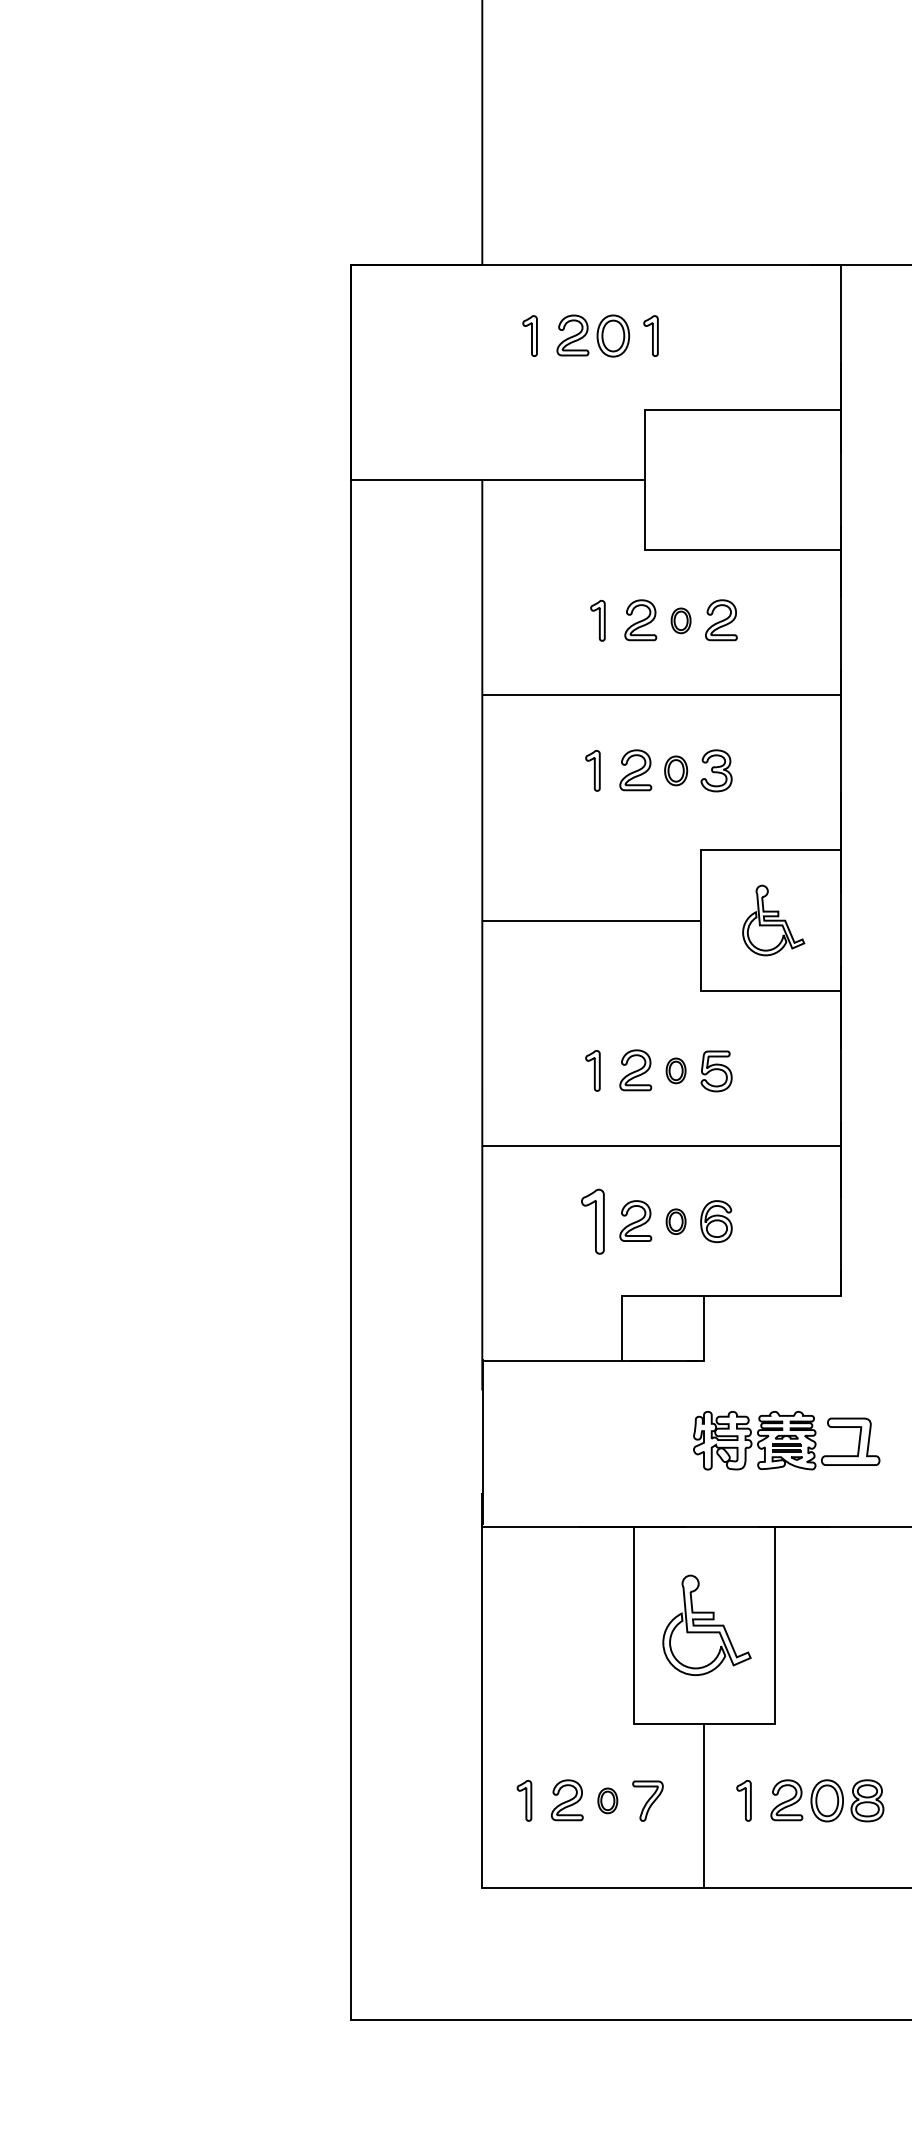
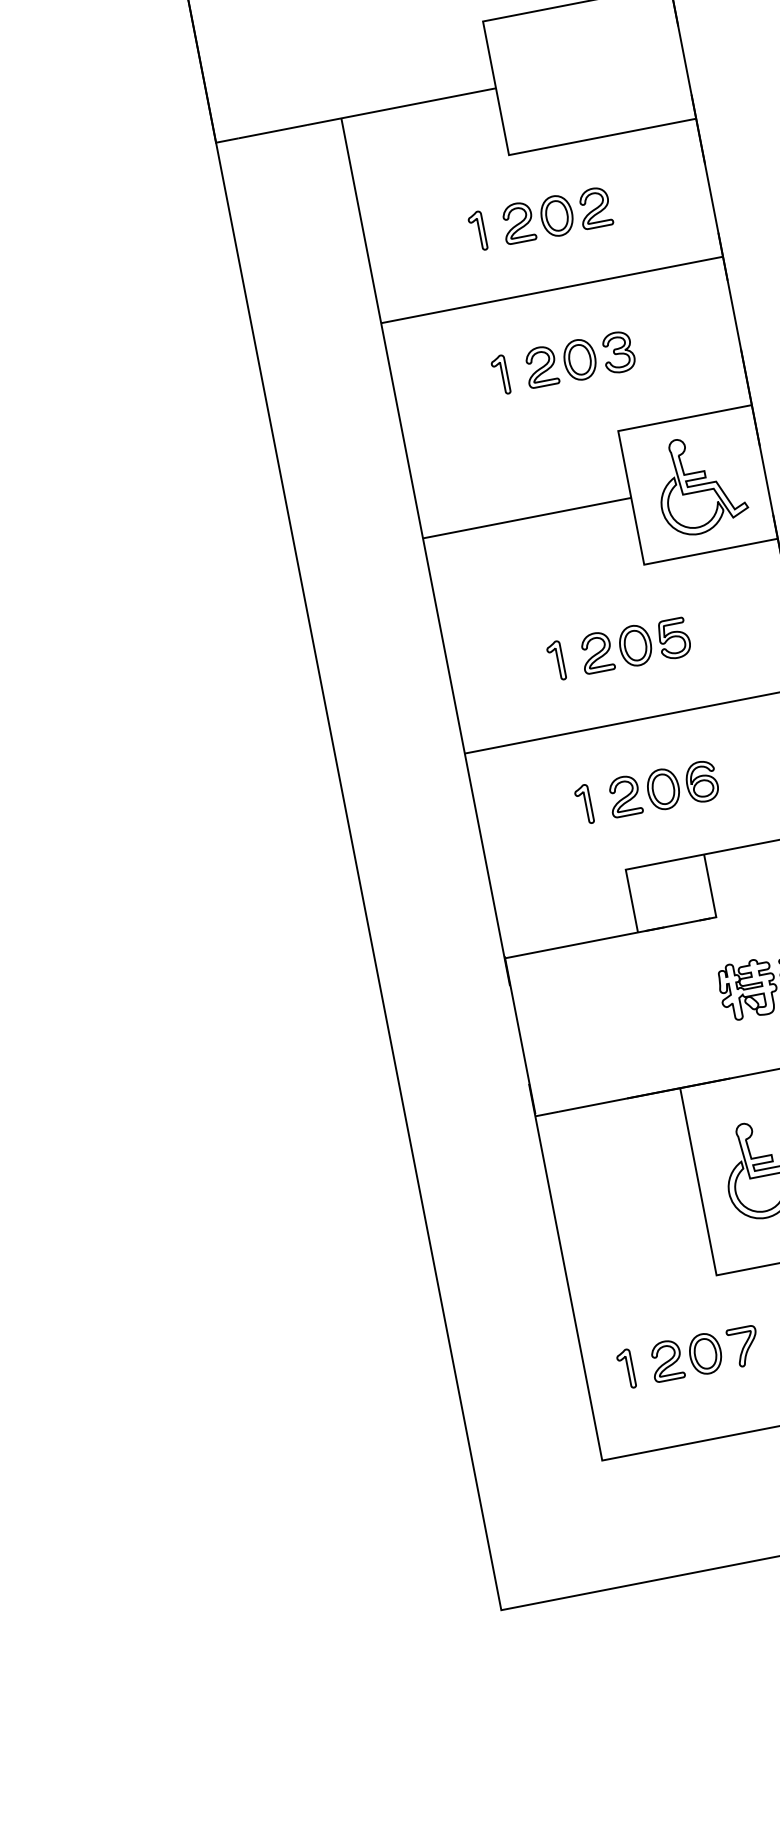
part: (680, 620) -> (556, 215), size x1.67
part: (675, 770) -> (579, 359), size x1.43
part: (773, 920) -> (700, 484), size x1.43
part: (675, 1070) -> (634, 645), size x1.67
part: (592, 1221) -> (583, 804), size x0.62
part: (675, 1221) -> (662, 789), size x1.67
part: (607, 1800) -> (705, 1353), size x1.67

